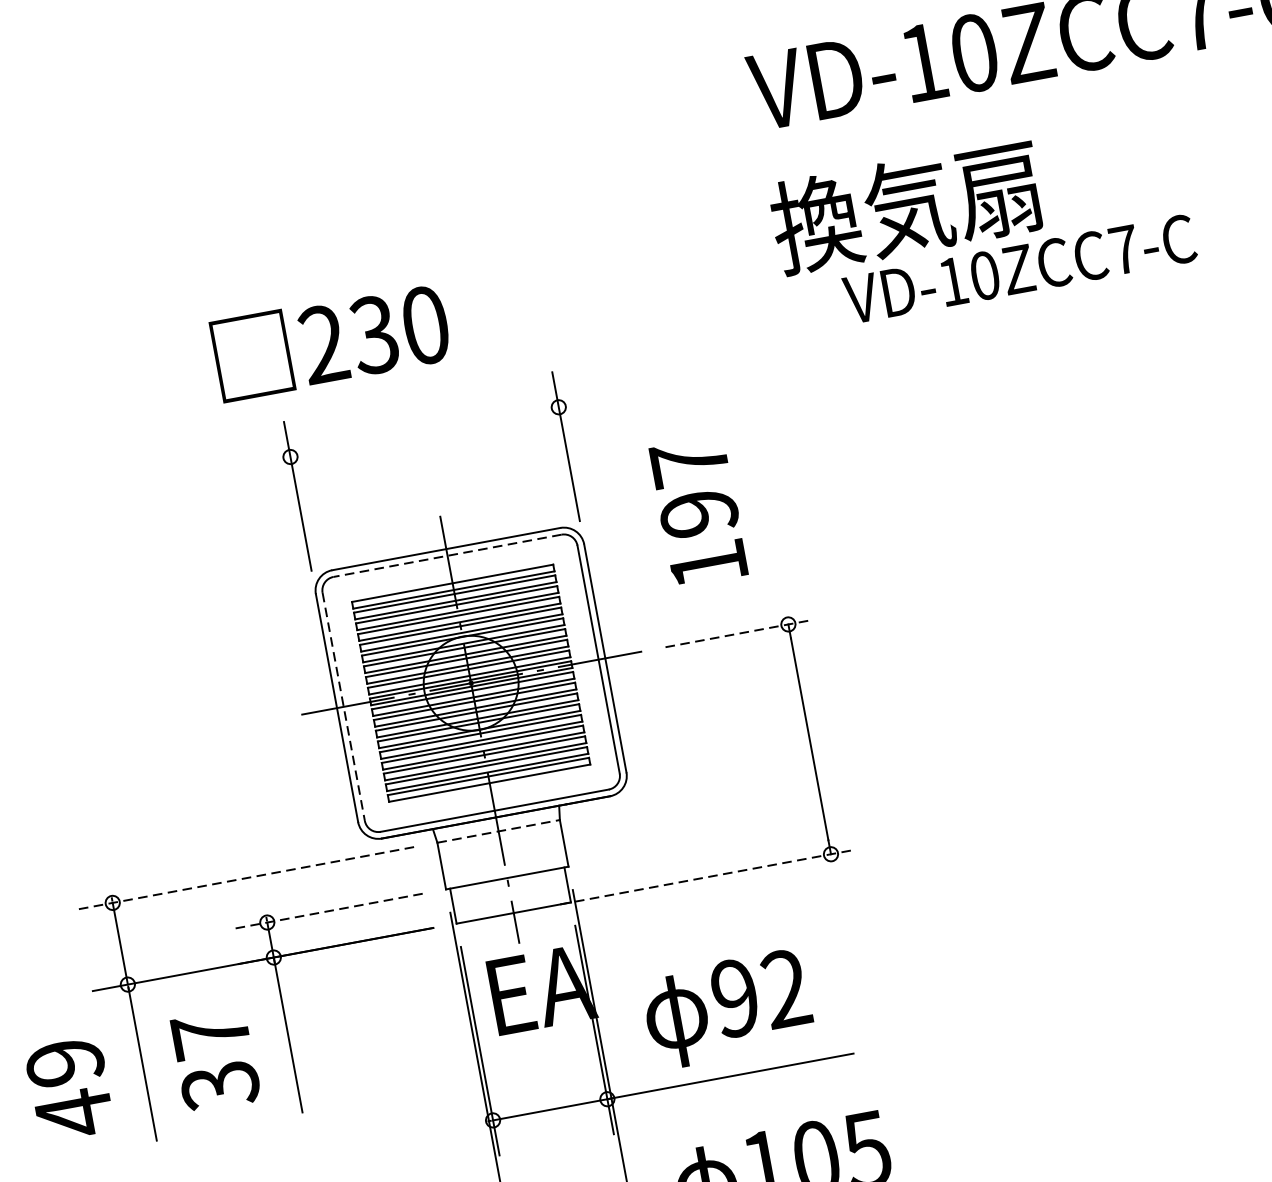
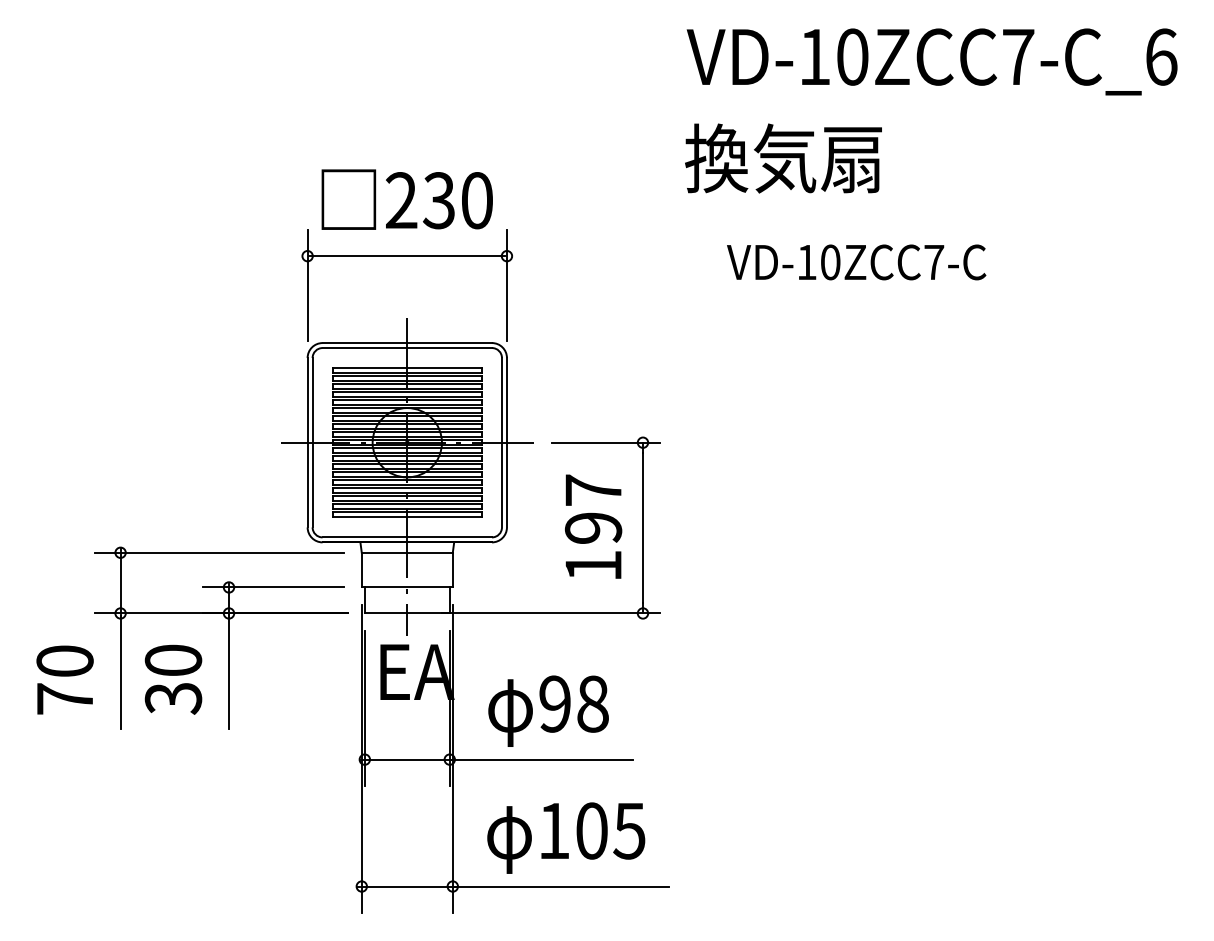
text: (1019, 269) -> (856, 262), moved
text: (330, 341) -> (406, 199), moved
line: (424, 432) -> (407, 256), added
text: (698, 511) -> (593, 526), moved
line: (447, 556) -> (407, 348), dashed -> solid
line: (739, 633) -> (606, 442), dashed -> solid
line: (343, 706) -> (312, 442), dashed -> solid
line: (498, 830) -> (407, 552), dashed -> solid
line: (245, 877) -> (219, 552), dashed -> solid
line: (707, 877) -> (551, 613), dashed -> solid
line: (327, 911) -> (273, 587), dashed -> solid
text: (785, 988) -> (592, 703), 92 -> 98
text: (210, 1033) -> (173, 659), 37 -> 30
text: (69, 1088) -> (64, 680), 49 -> 70

